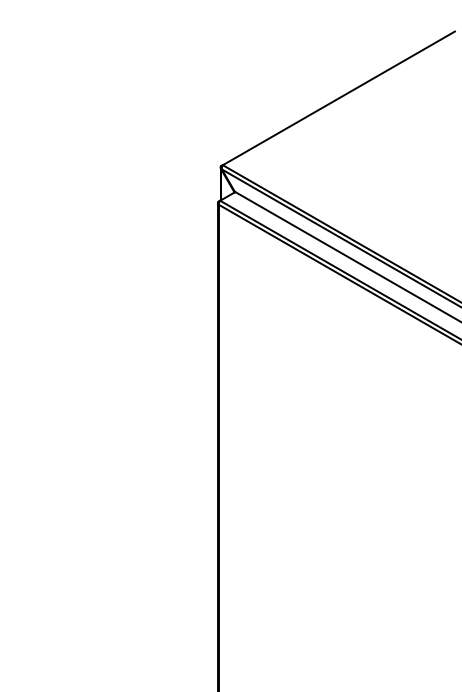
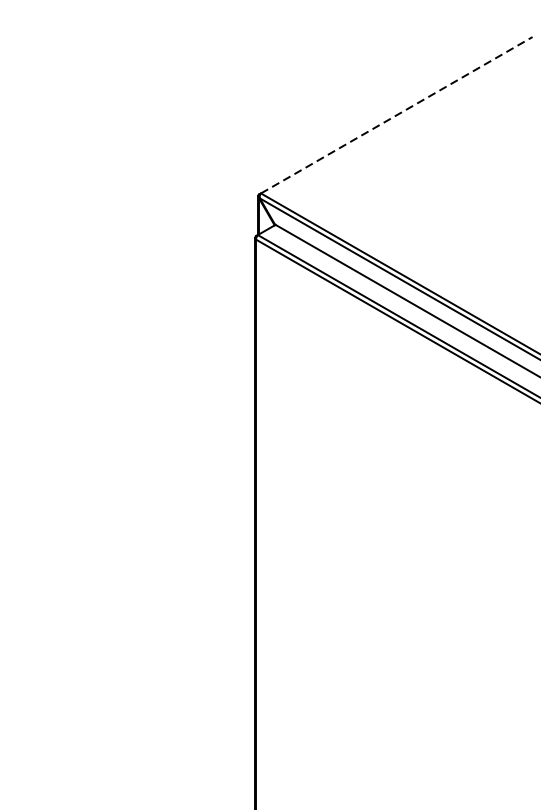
line: (338, 98) -> (396, 115), solid -> dashed

